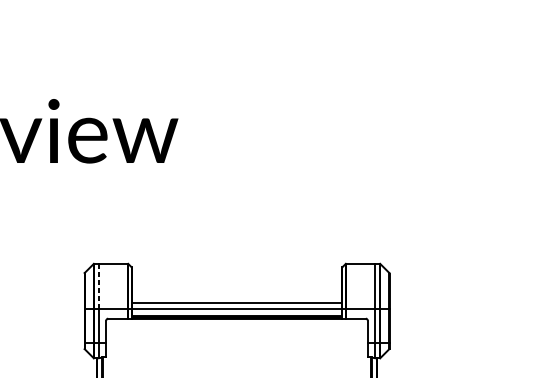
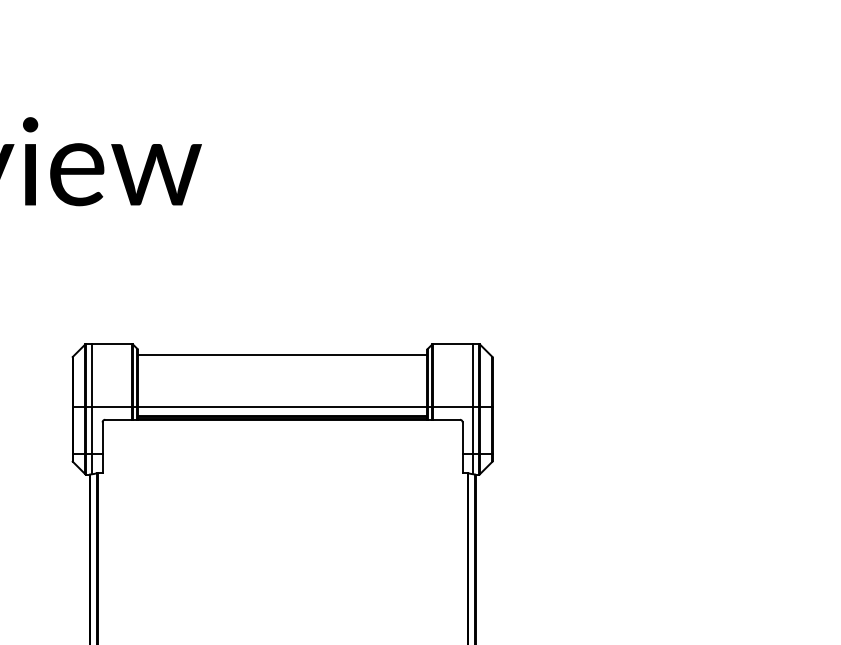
line: (98, 286) -> (92, 375), dashed -> solid
line: (236, 302) -> (282, 354), moved

